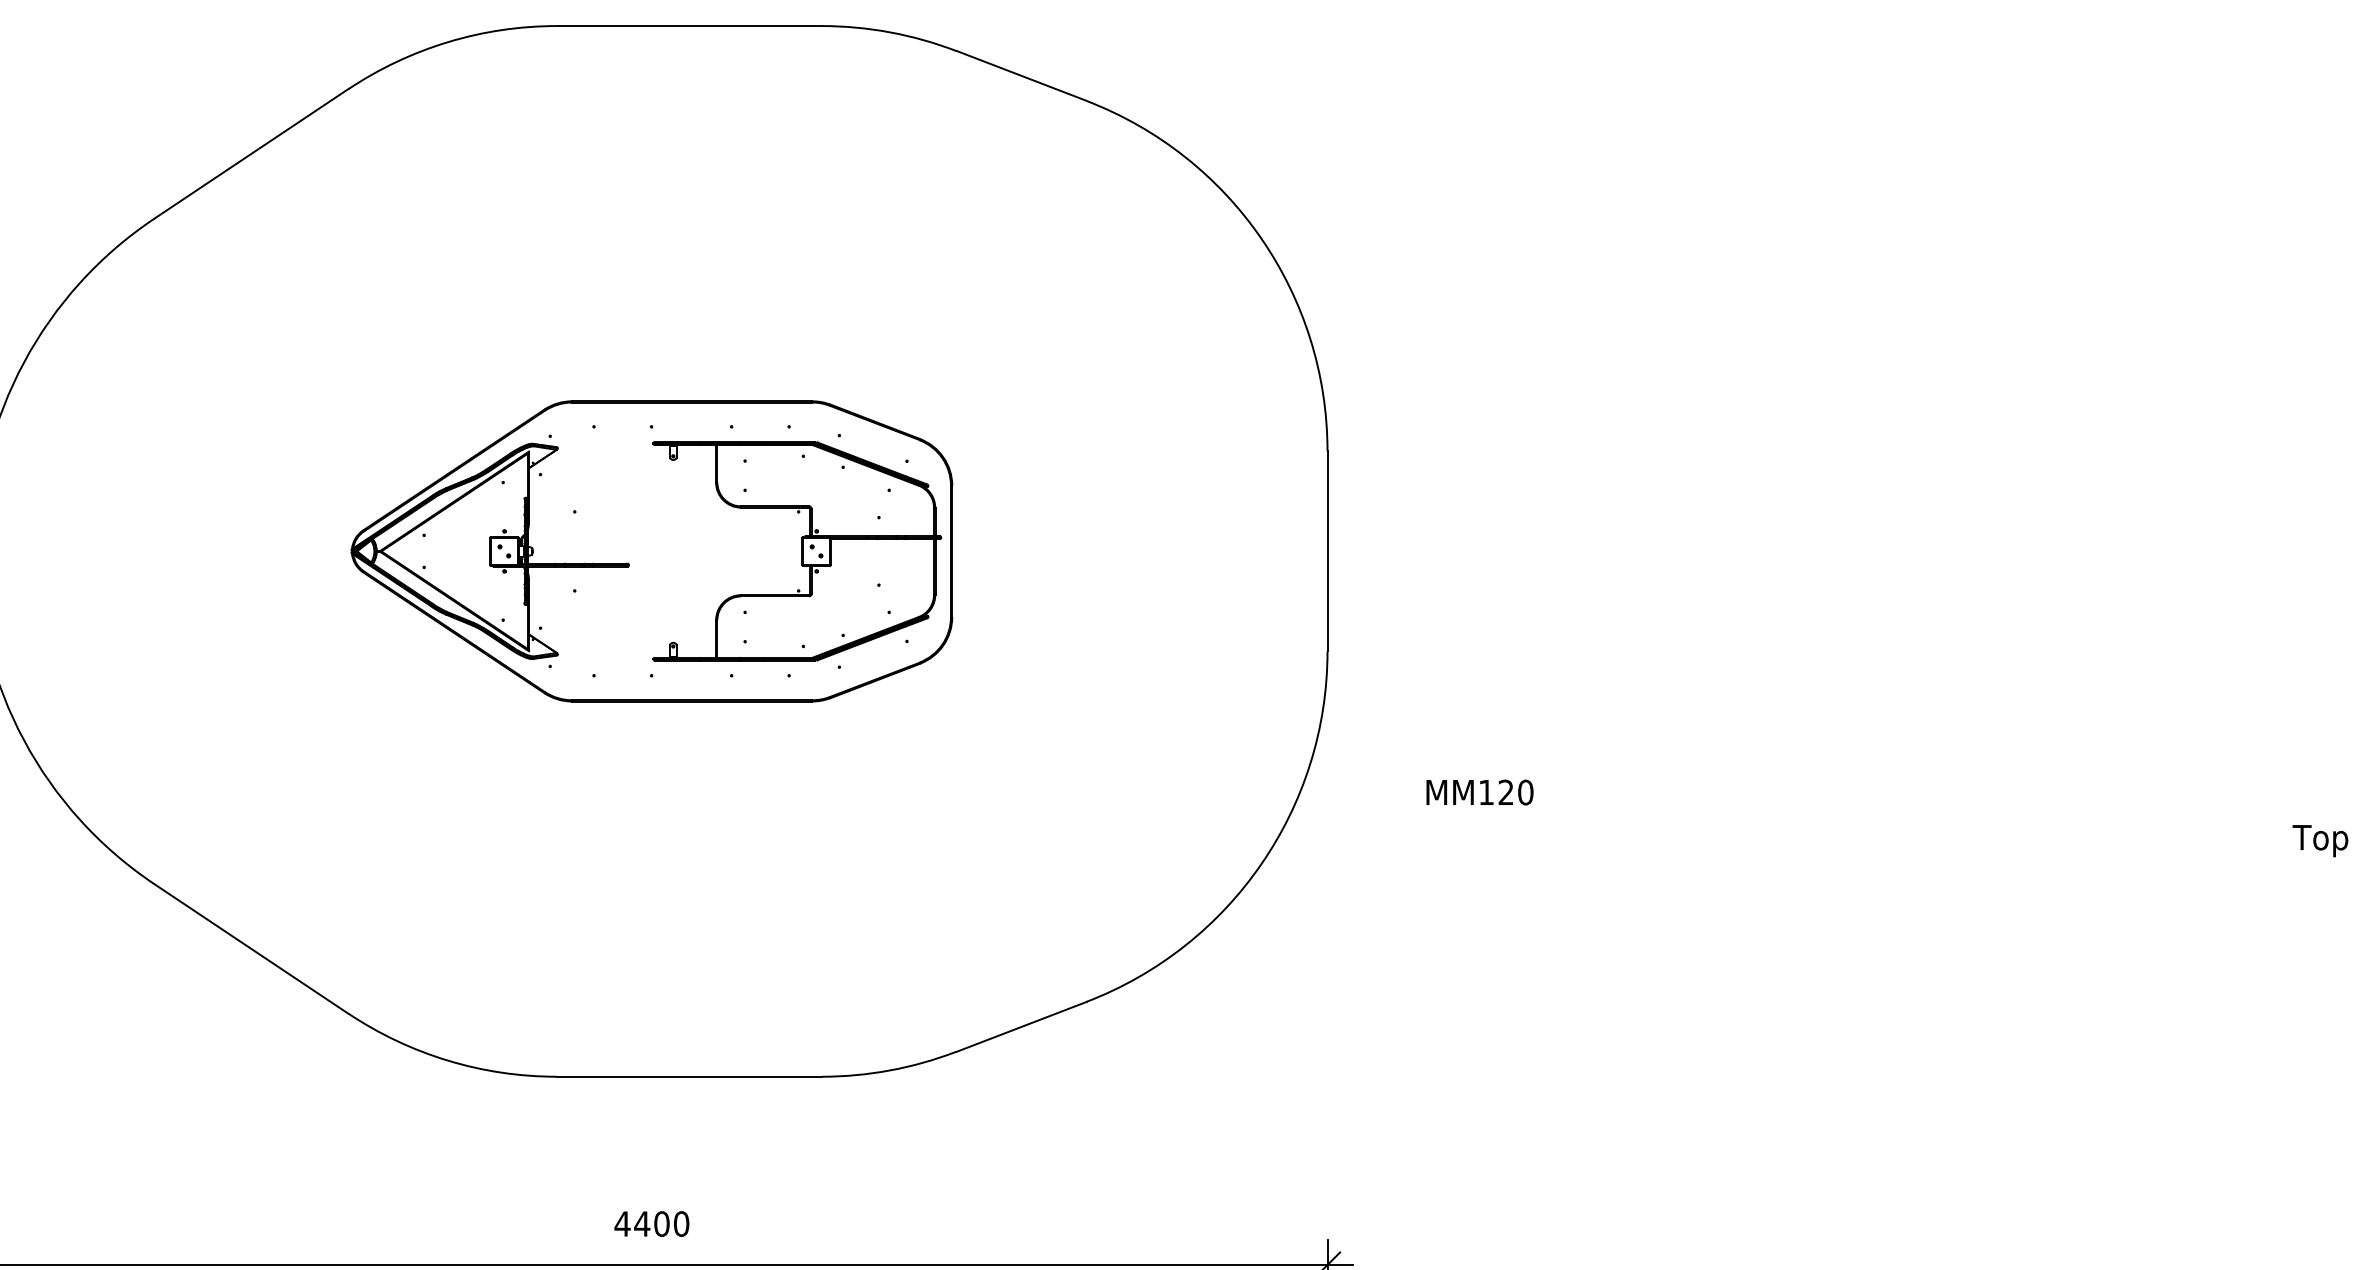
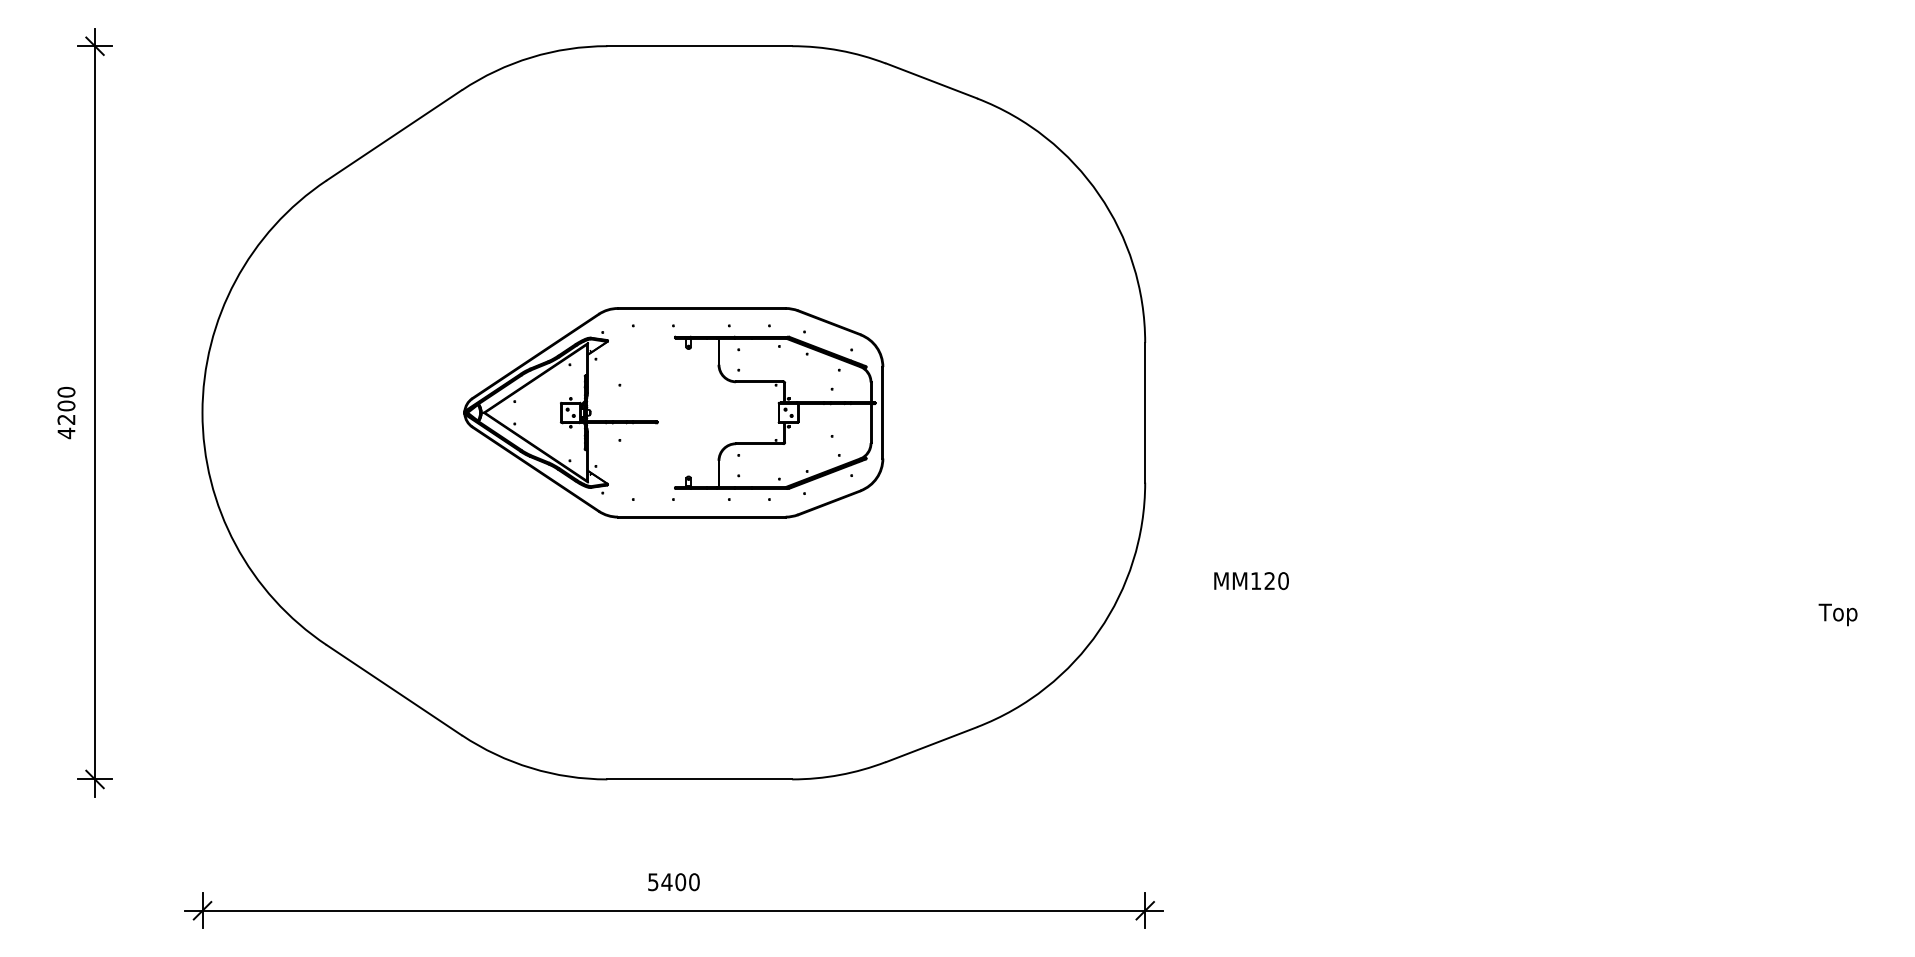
text: (621, 1224) -> (652, 882), 4400 -> 5400

